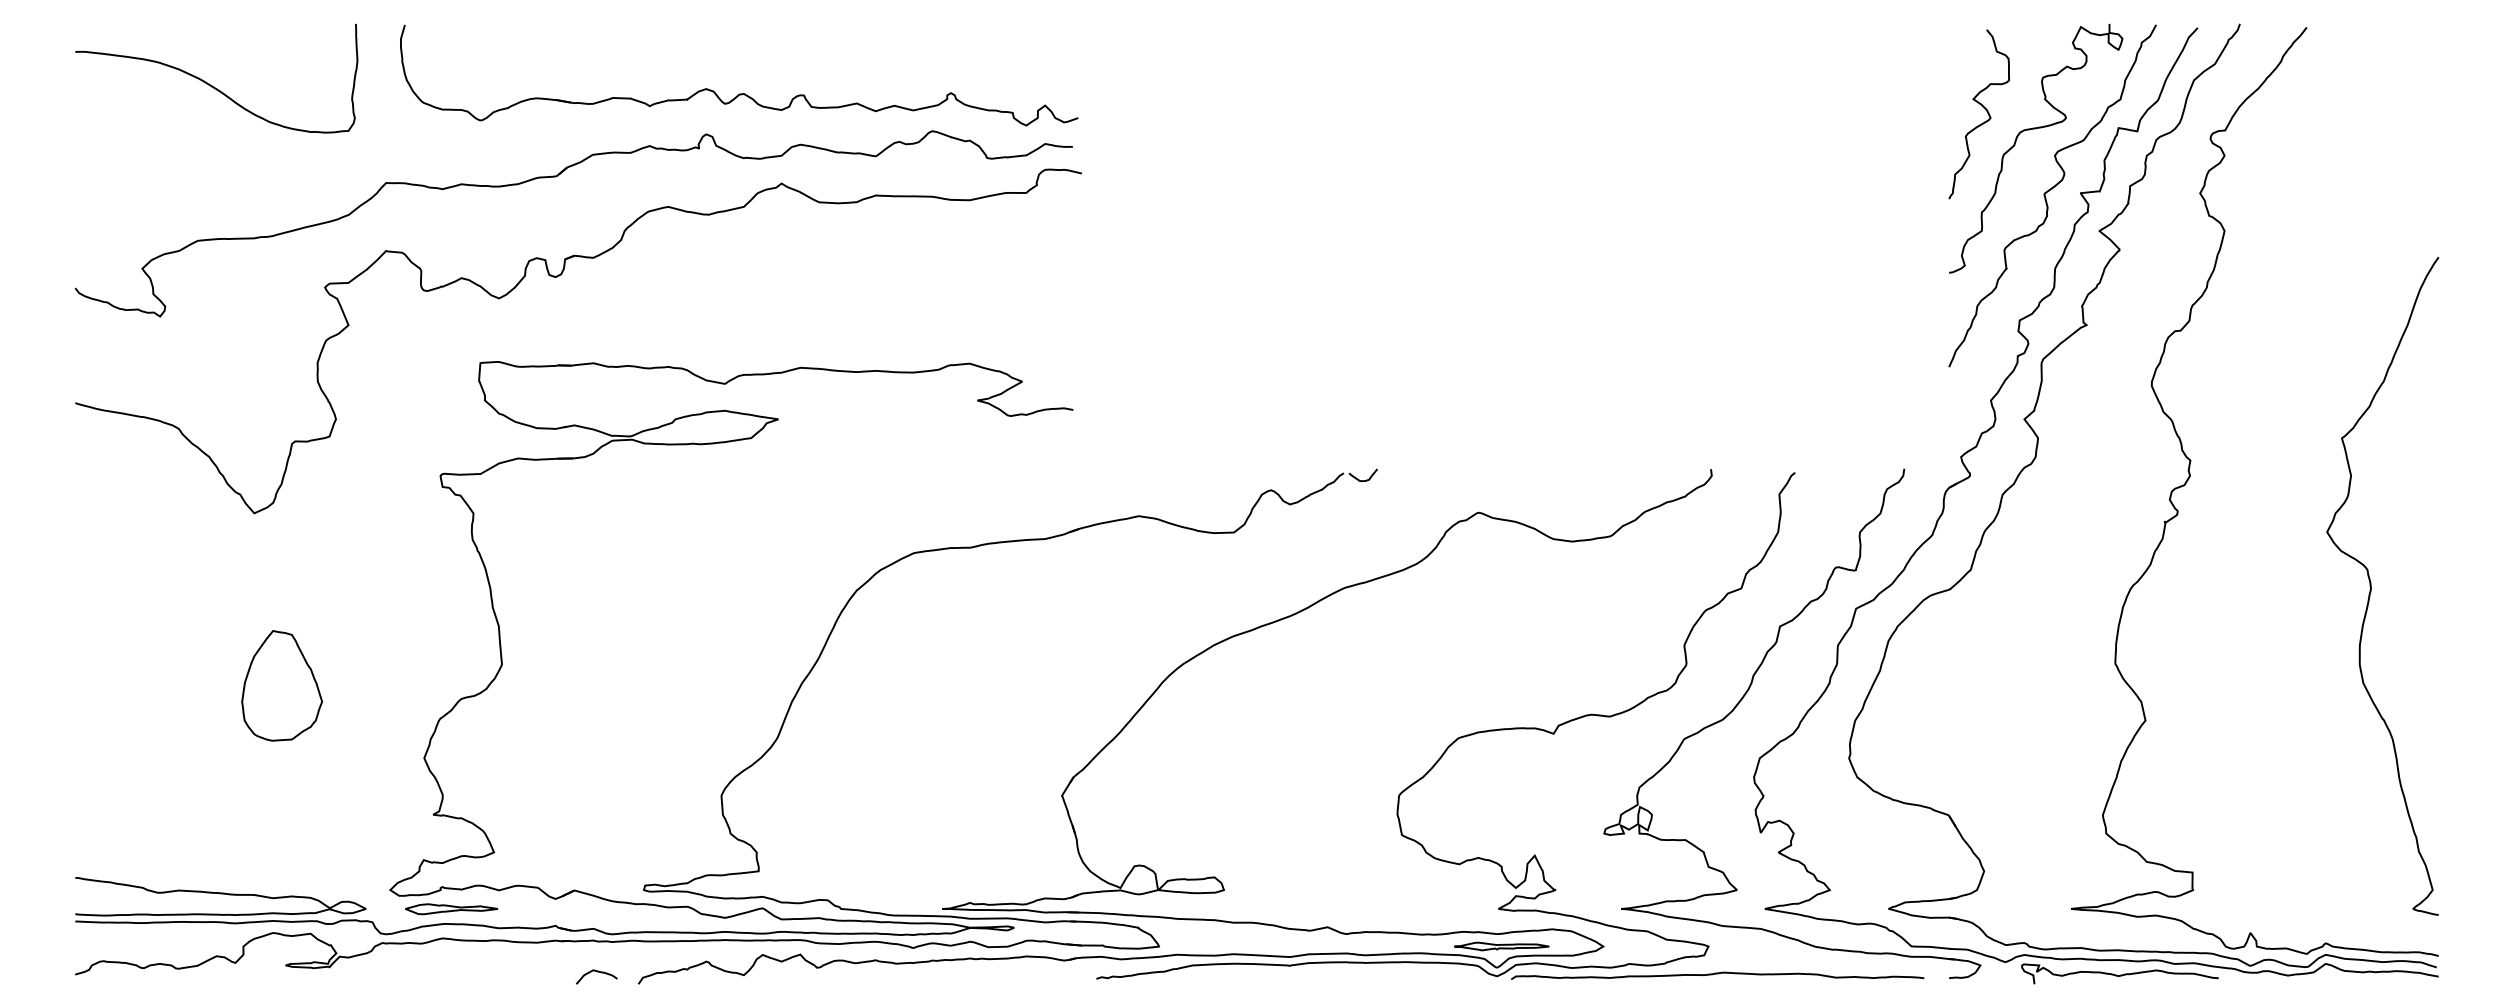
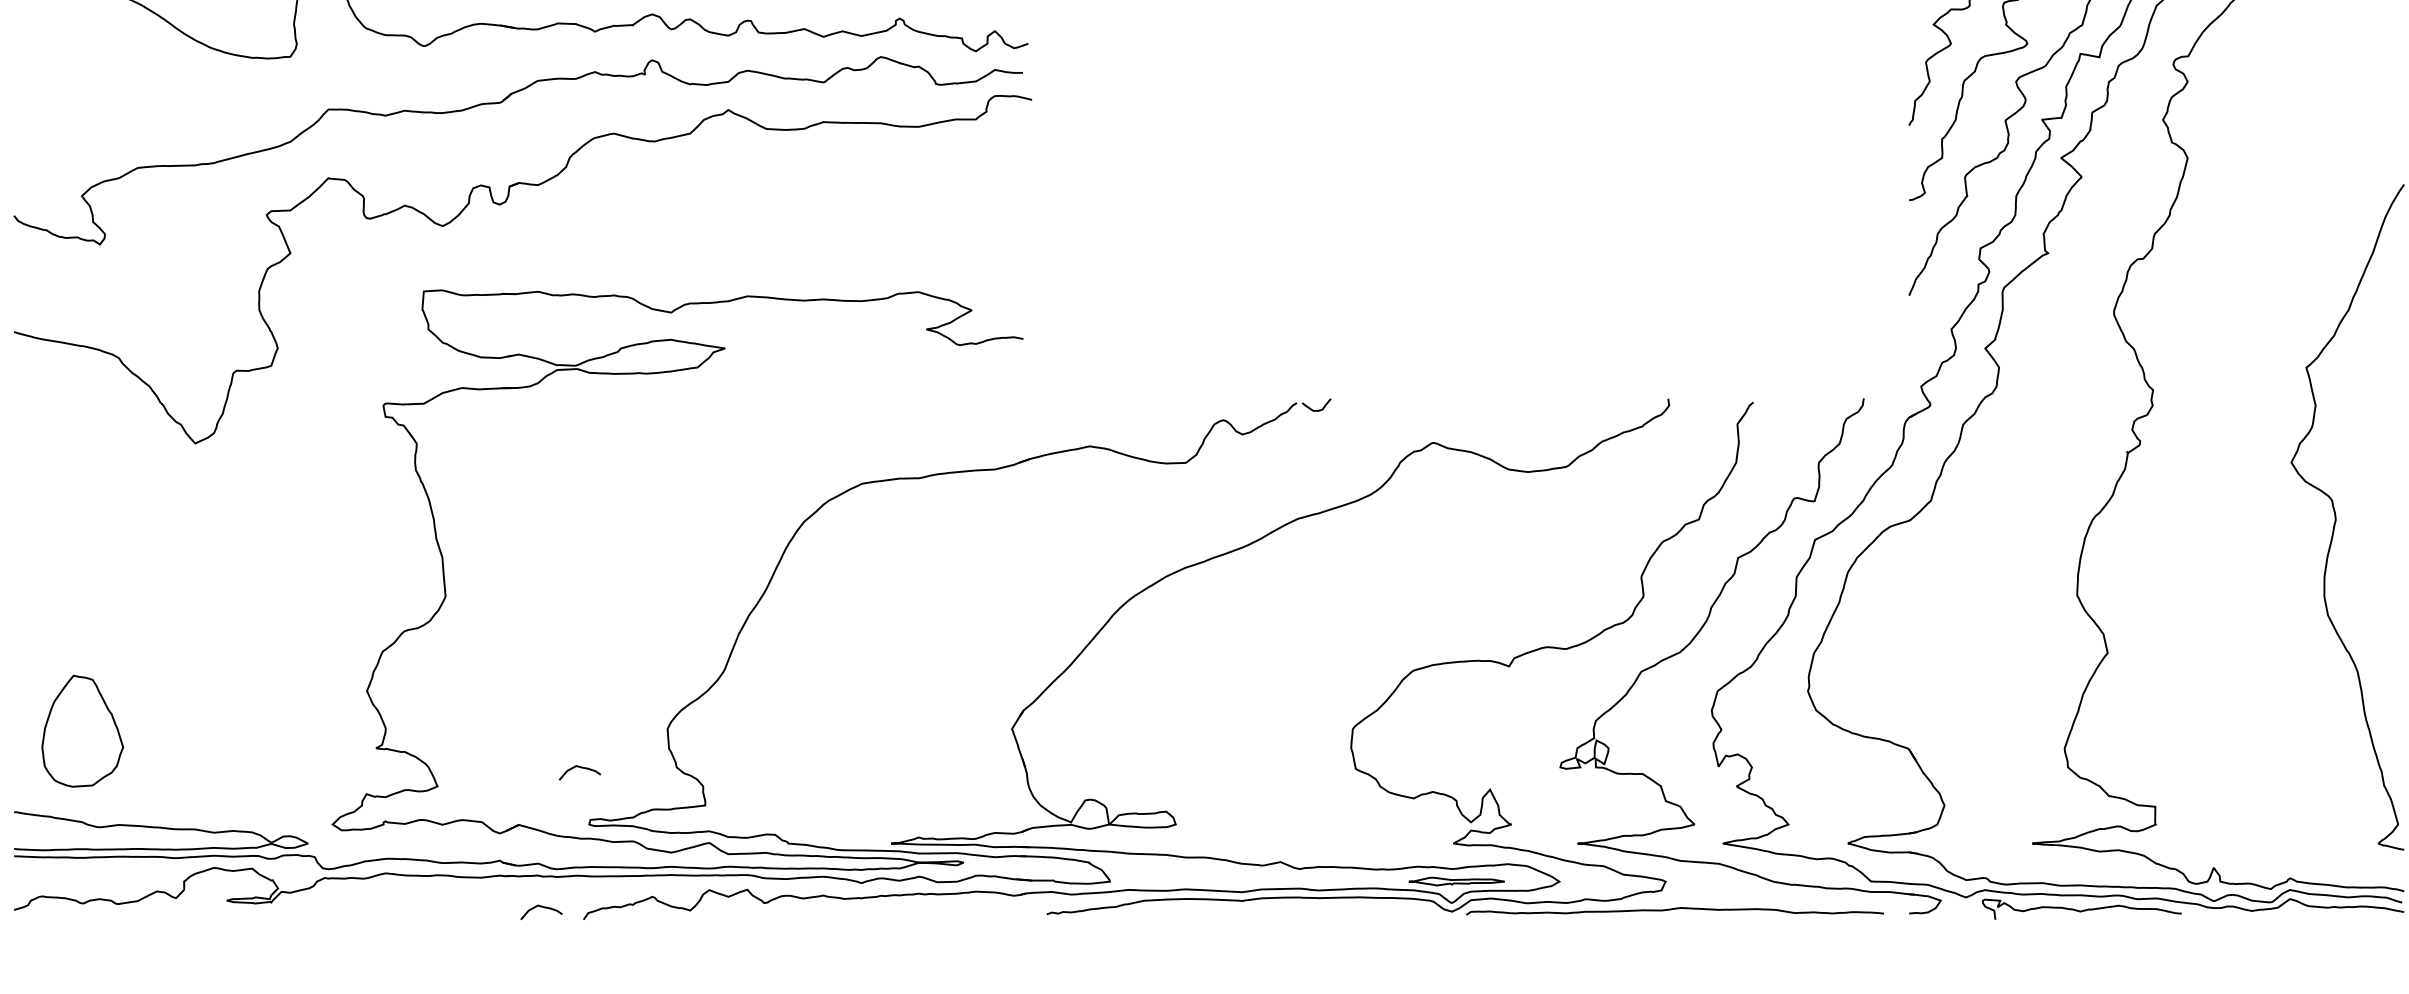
part: (281, 685) -> (82, 730), moved
curve: (635, 834) -> (580, 768), added
part: (451, 909) -> (394, 844), removed

